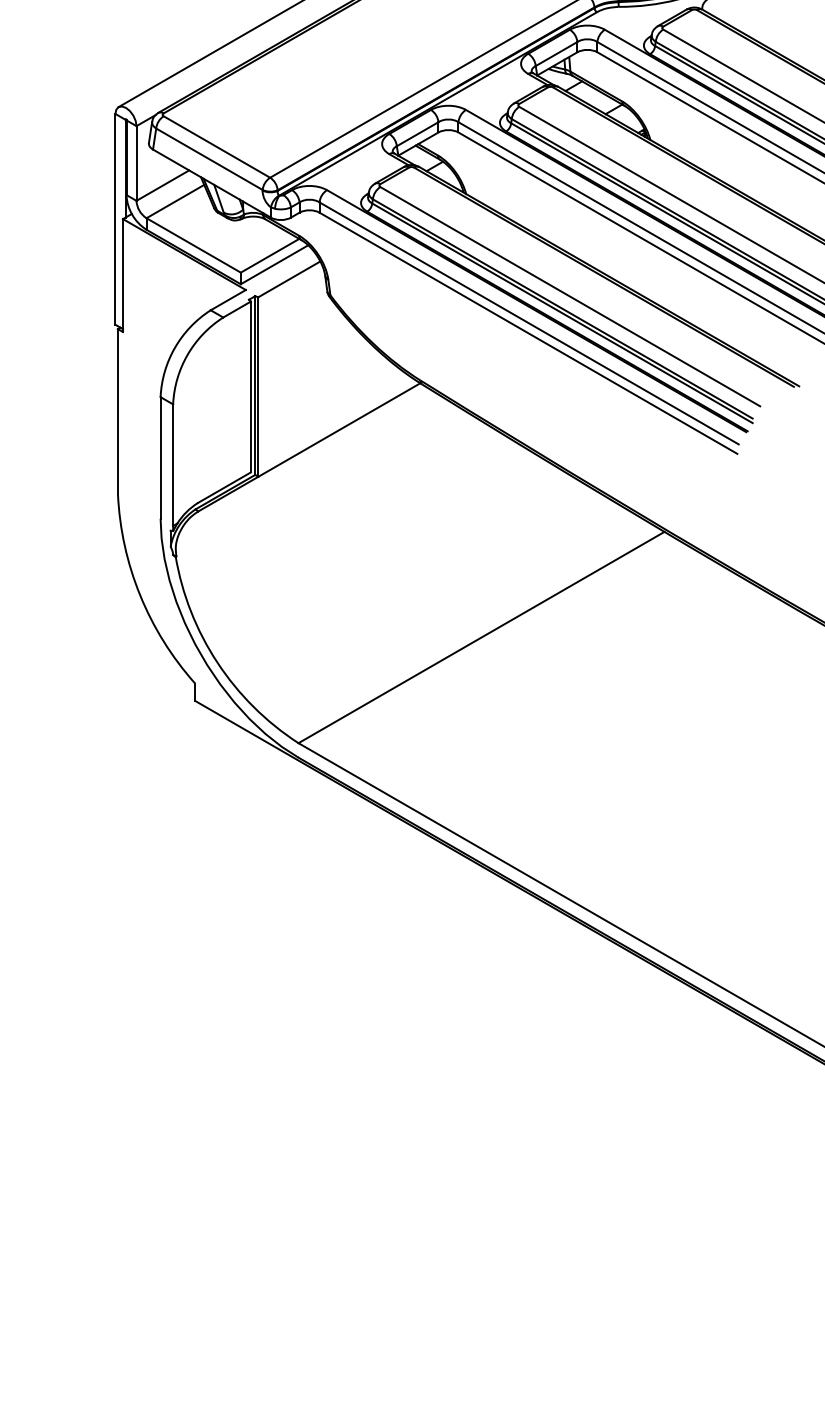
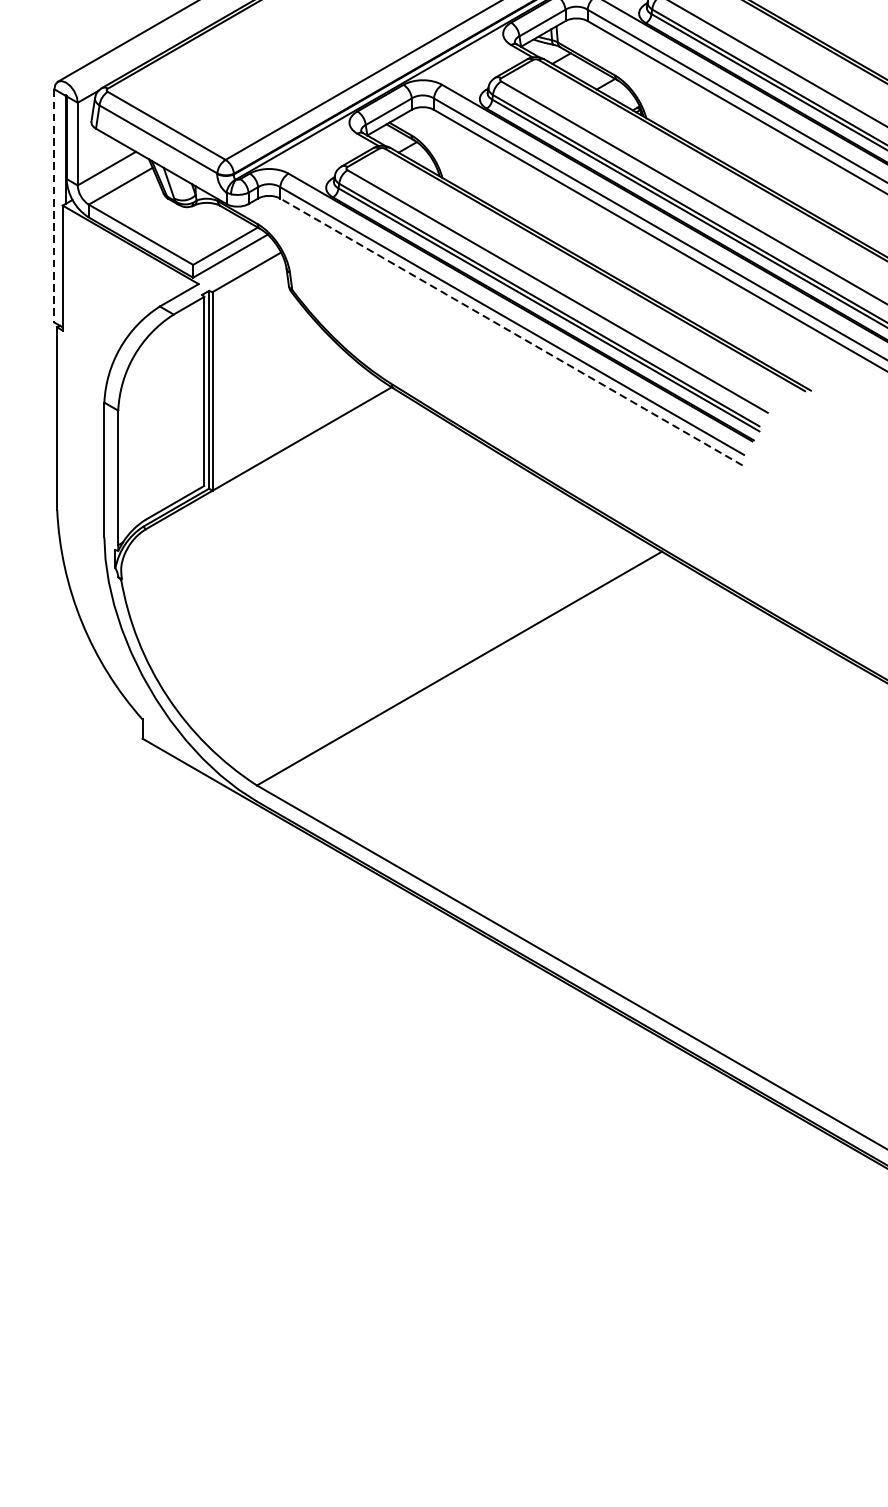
line: (115, 219) -> (54, 206), solid -> dashed
line: (528, 333) -> (511, 332), solid -> dashed

